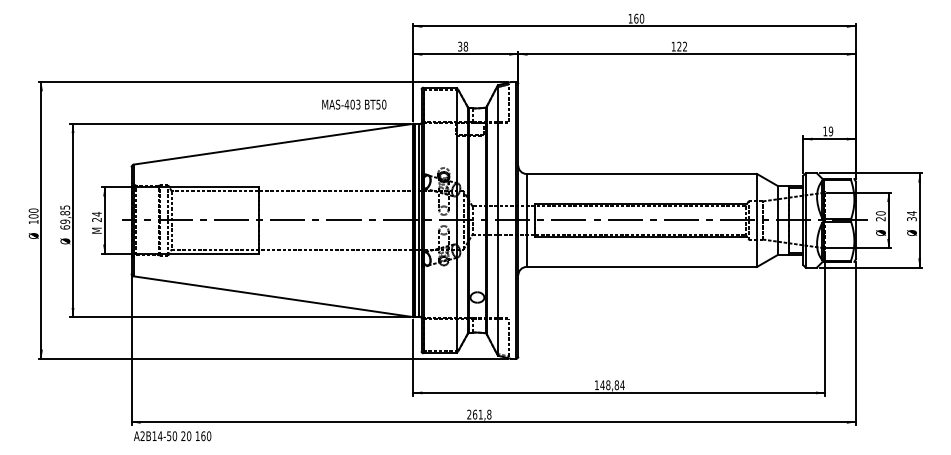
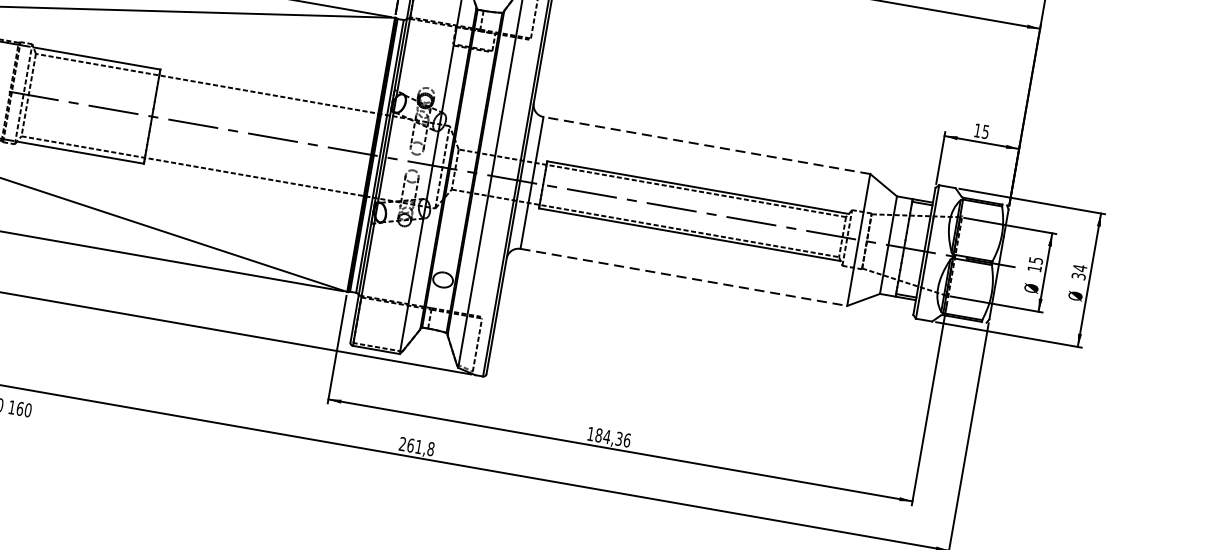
text: (830, 131) -> (984, 131), 19 -> 15
line: (641, 174) -> (706, 146), solid -> dashed
text: (880, 216) -> (1034, 264), 20 -> 15
line: (642, 266) -> (684, 276), solid -> dashed
text: (612, 385) -> (612, 438), 148,84 -> 184,36

